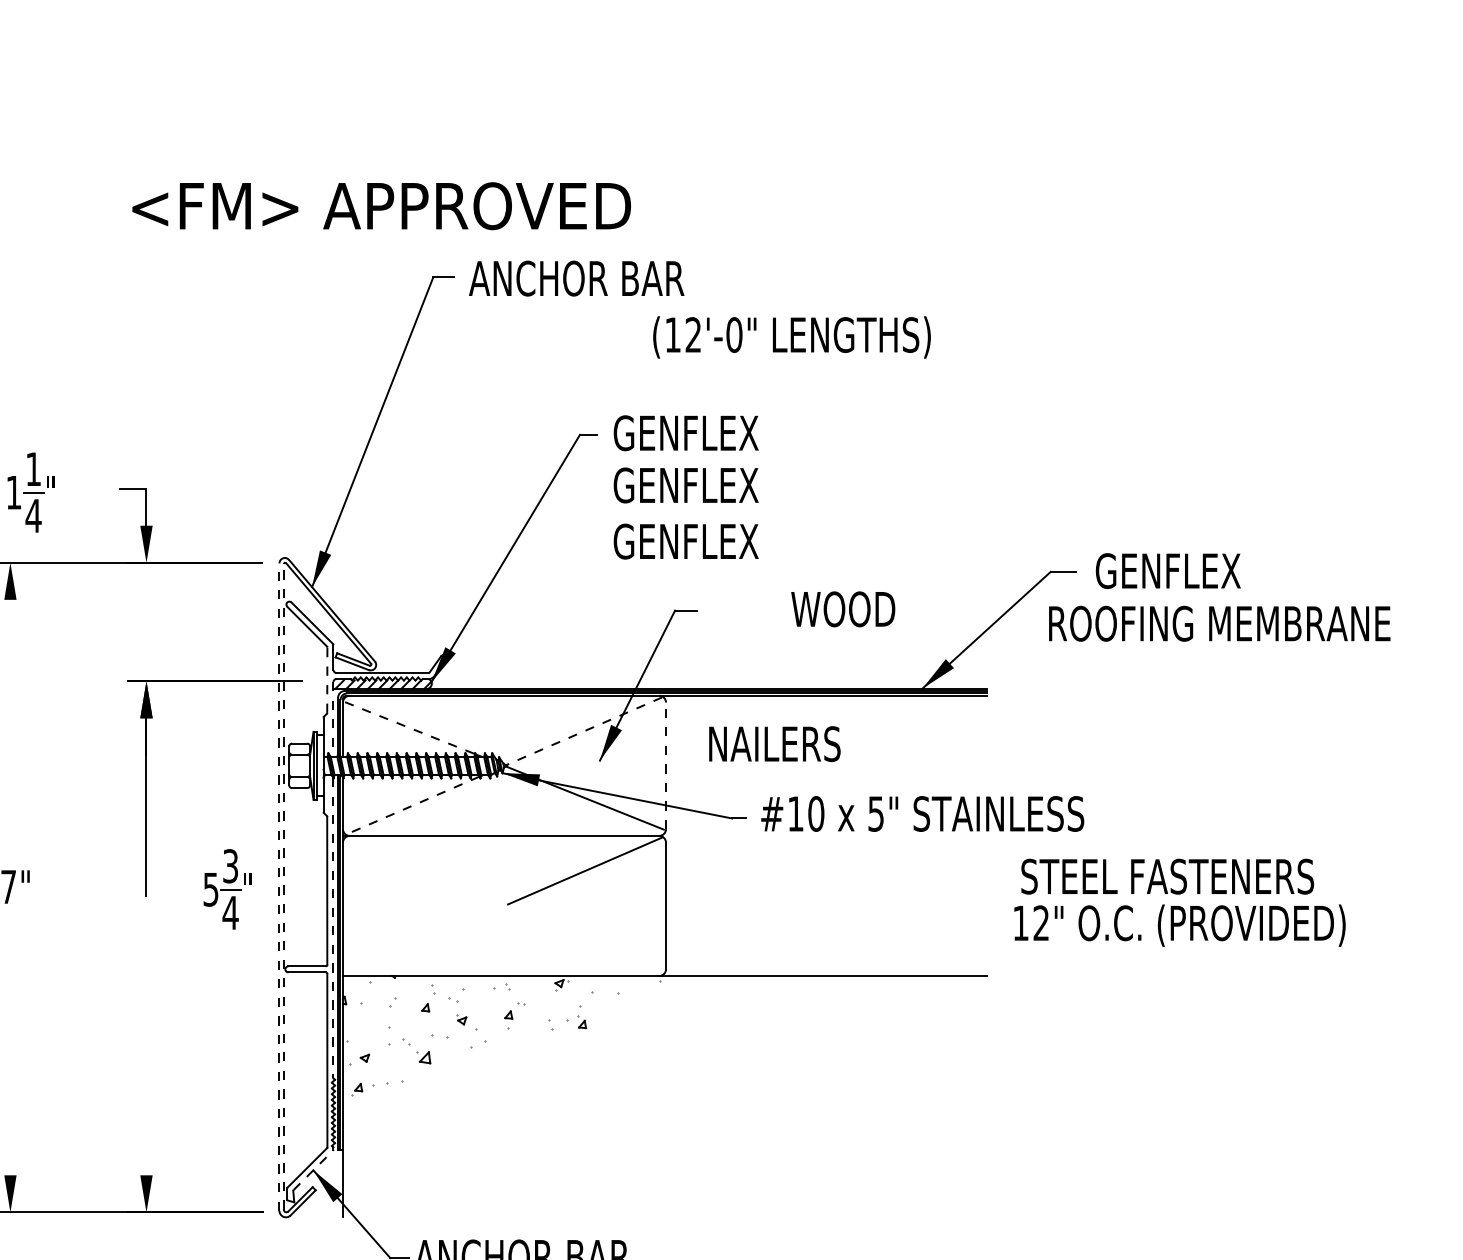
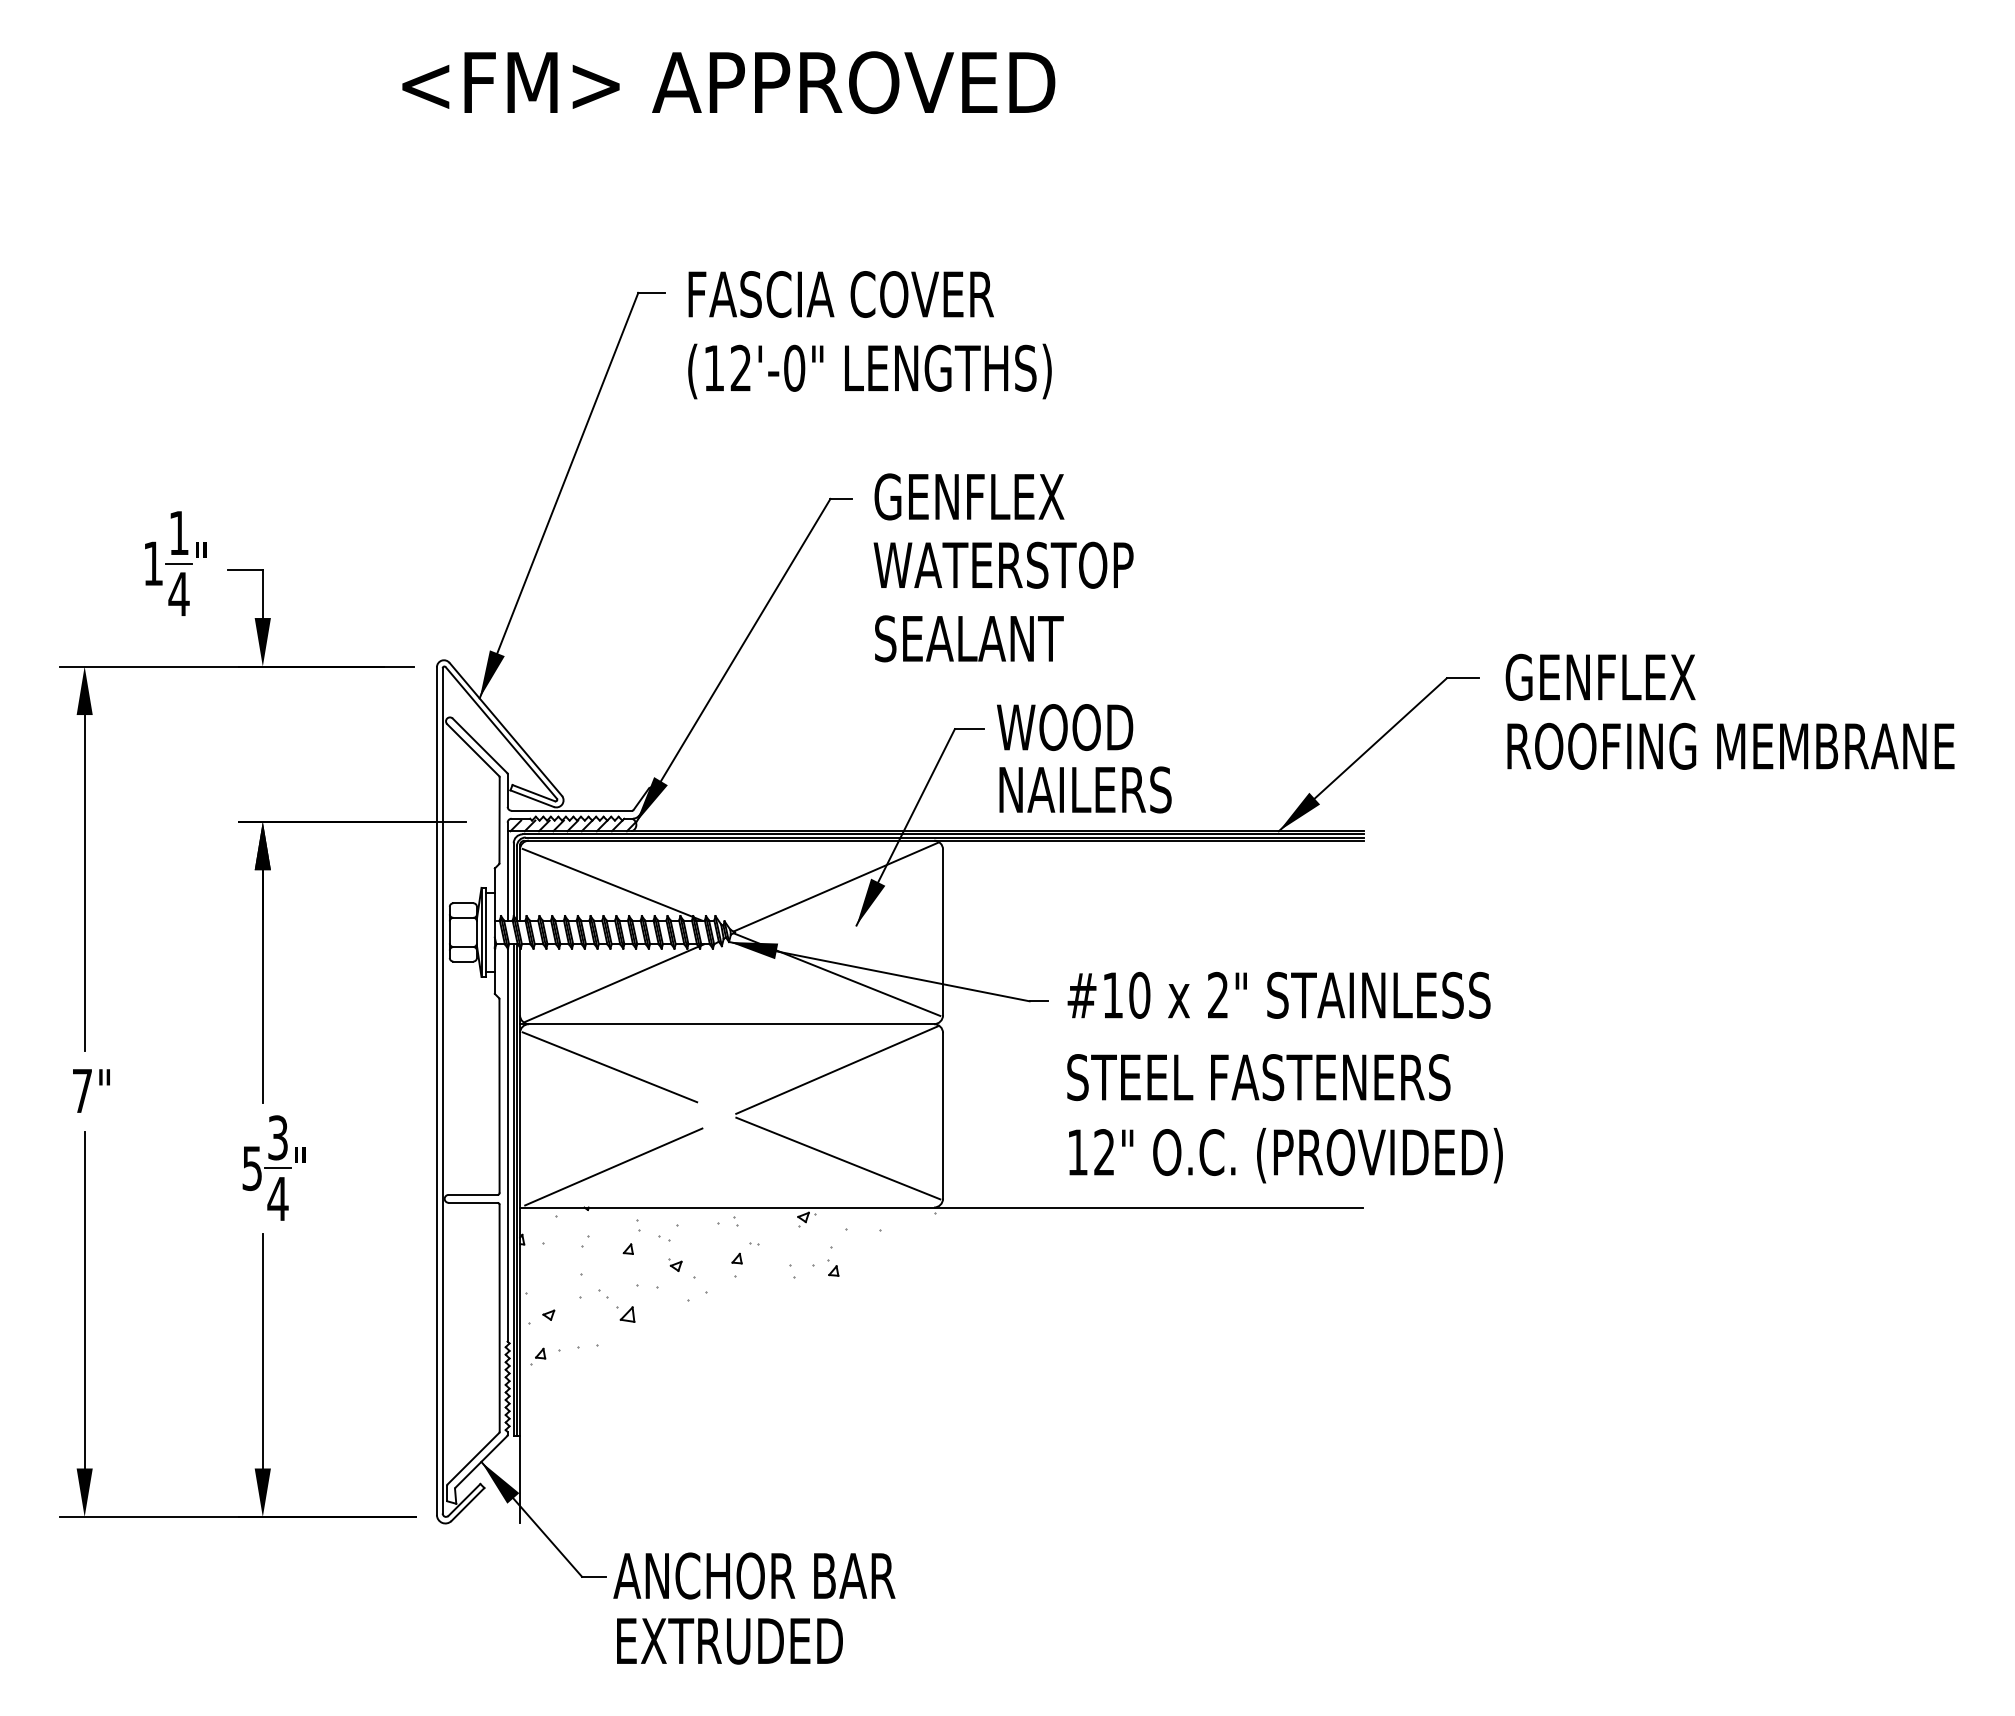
text: (381, 206) -> (728, 82), moved
text: (586, 278) -> (839, 294), ANCHOR BAR -> FASCIA COVER
text: (791, 337) -> (869, 371), moved
text: (712, 484) -> (1003, 564), GENFLEX -> WATERSTOP
part: (30, 492) -> (175, 563), moved
text: (686, 541) -> (969, 638), GENFLEX -> SEALANT
text: (843, 609) -> (1065, 727), moved
text: (1219, 623) -> (1730, 745), moved
line: (327, 680) -> (499, 820), dashed -> solid
line: (333, 719) -> (507, 871), dashed -> solid
line: (10, 727) -> (84, 882), added
line: (409, 727) -> (607, 882), dashed -> solid
line: (583, 731) -> (835, 887), dashed -> solid
text: (774, 743) -> (1085, 789), moved
line: (666, 765) -> (943, 932), dashed -> solid
line: (412, 805) -> (611, 984), dashed -> solid
text: (875, 813) -> (1217, 994), 5" -> 2"
line: (411, 869) -> (609, 1067), added
text: (1167, 876) -> (1258, 1077), moved
line: (283, 886) -> (442, 1090), dashed -> solid
line: (279, 887) -> (436, 1091), dashed -> solid
part: (227, 888) -> (273, 1167), moved
text: (1179, 925) -> (1285, 1155), moved
line: (333, 927) -> (507, 1144), dashed -> solid
line: (586, 938) -> (838, 1158), added
line: (414, 944) -> (613, 1166), added
line: (10, 1046) -> (84, 1299), added
line: (146, 1085) -> (262, 1350), added
line: (313, 1169) -> (481, 1461), dashed -> solid

